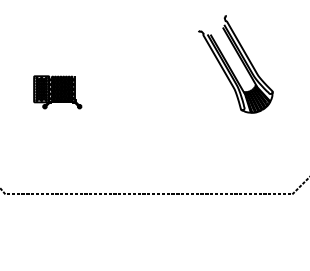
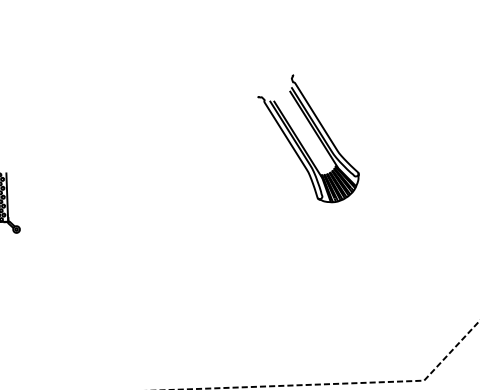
part: (235, 64) -> (307, 139), size x0.7

